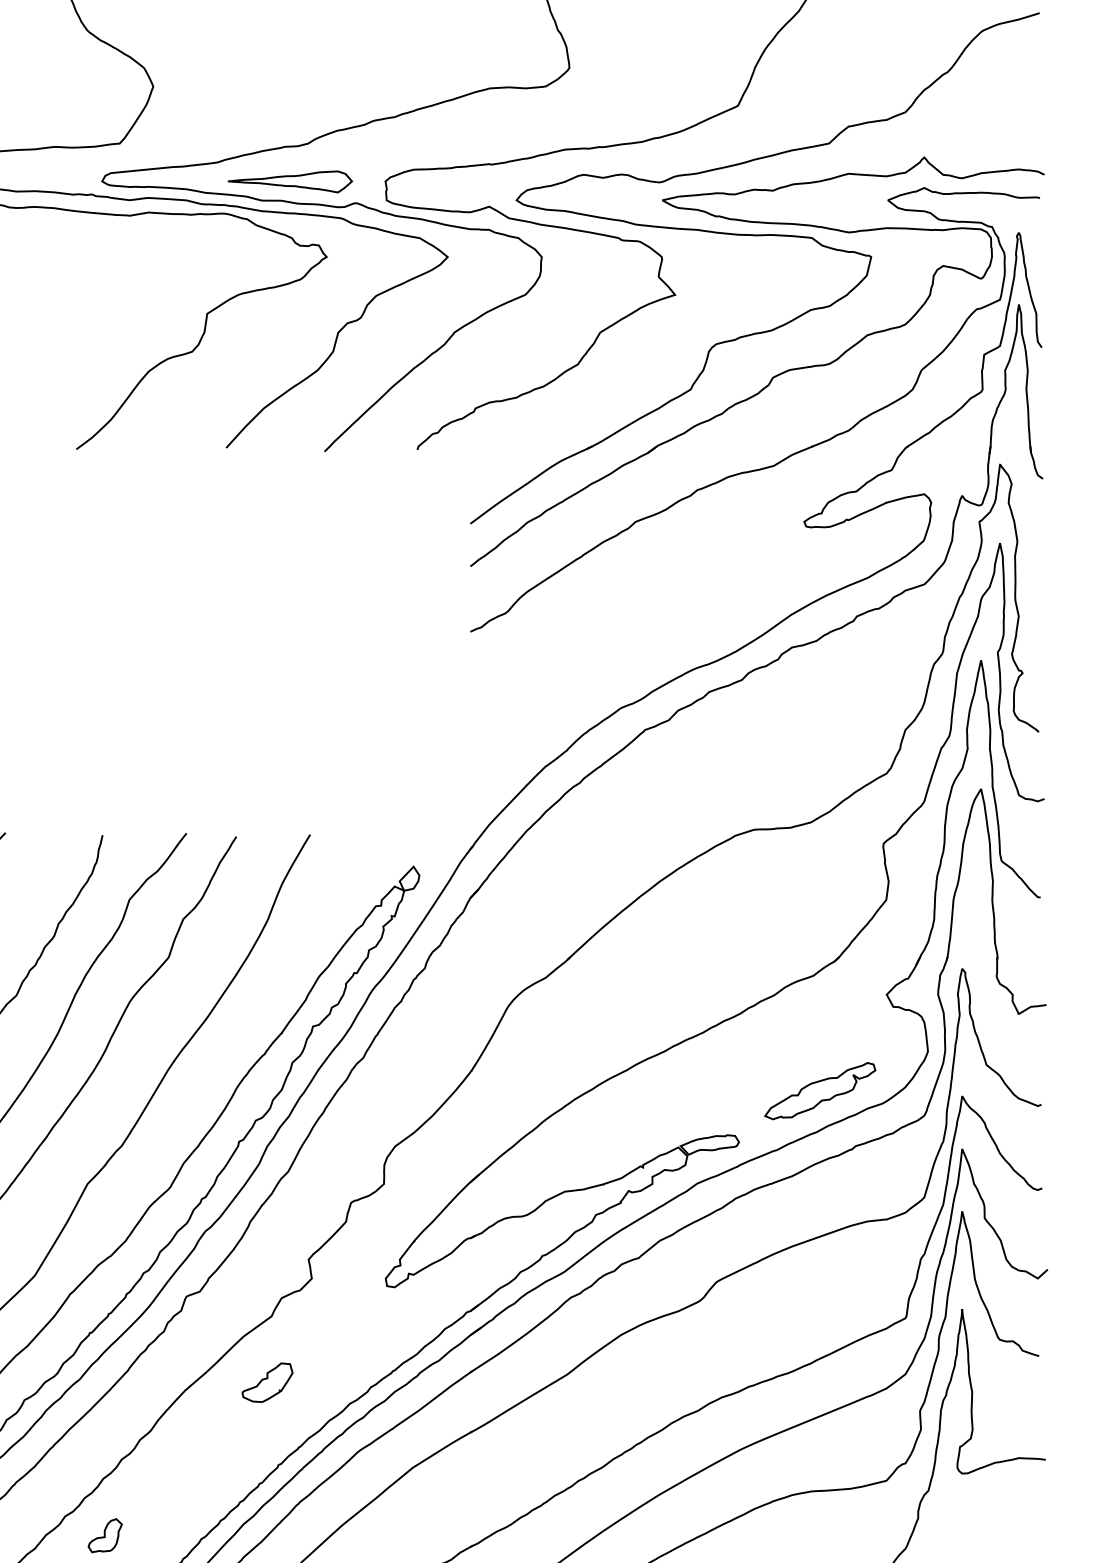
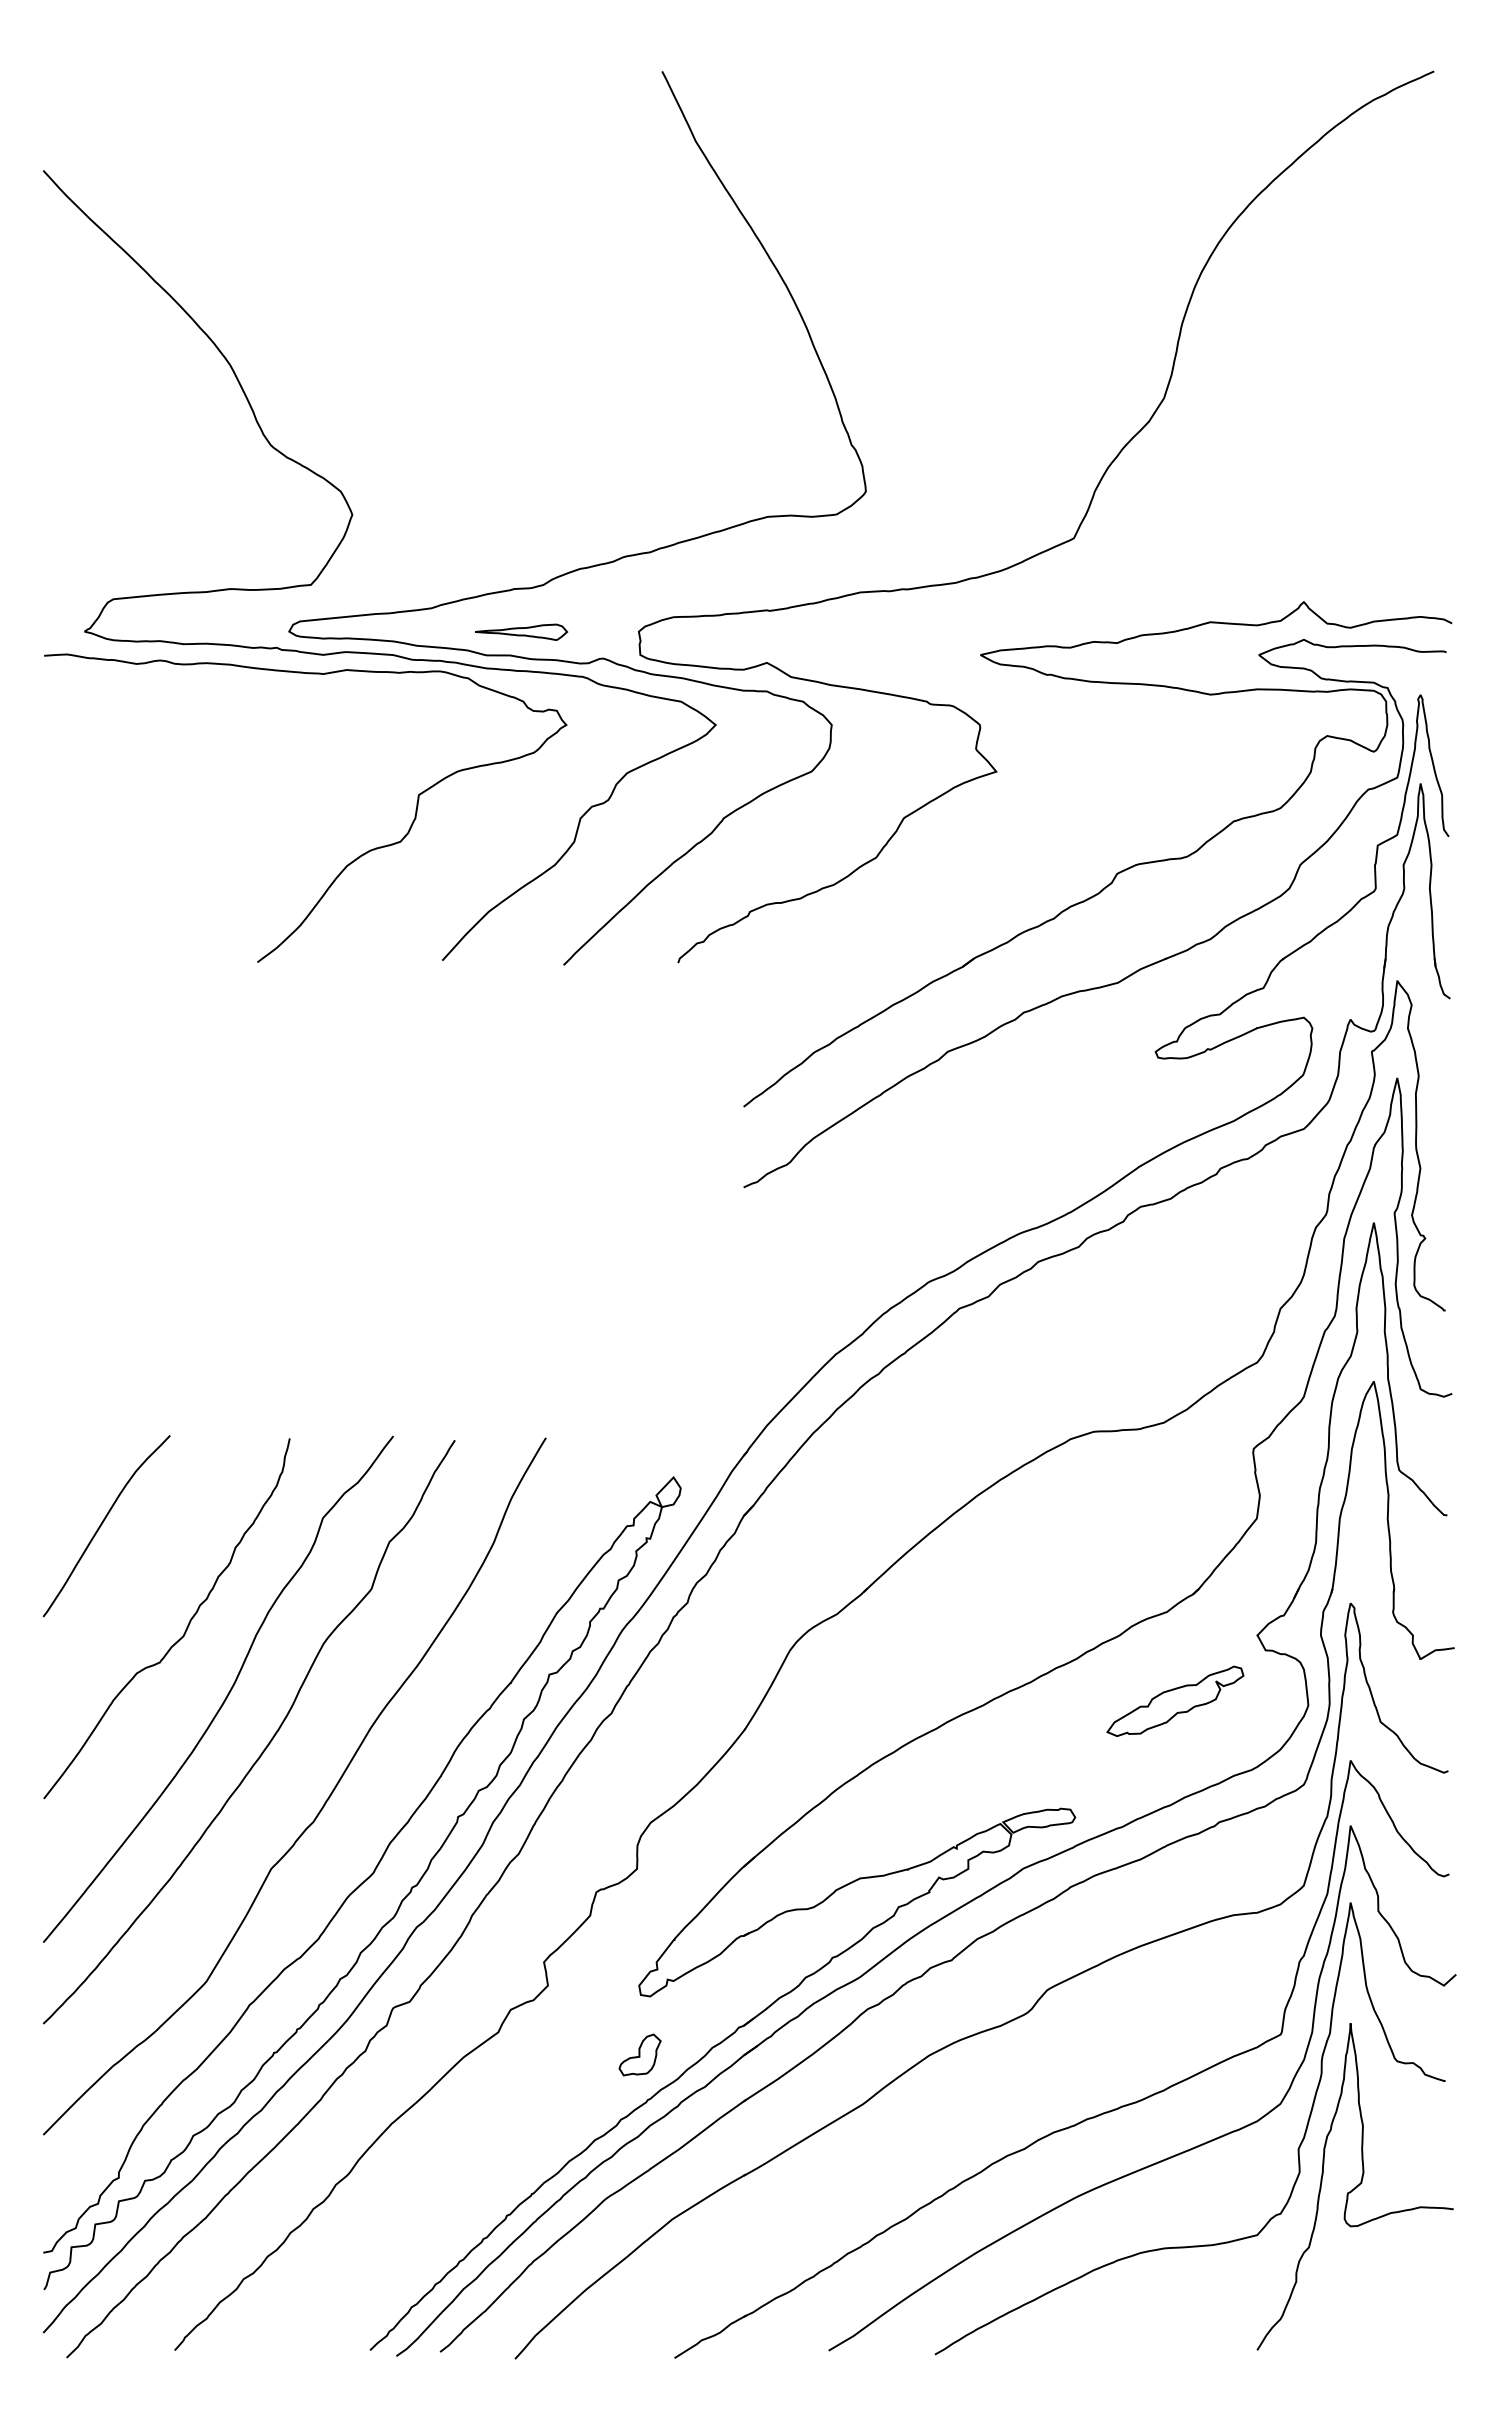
part: (290, 182) -> (521, 632), size x0.6
part: (754, 236) -> (1094, 699), removed
part: (820, 1090) -> (1175, 1700), moved
part: (267, 1382) -> (493, 2113), removed
part: (104, 1535) -> (639, 2054), moved

